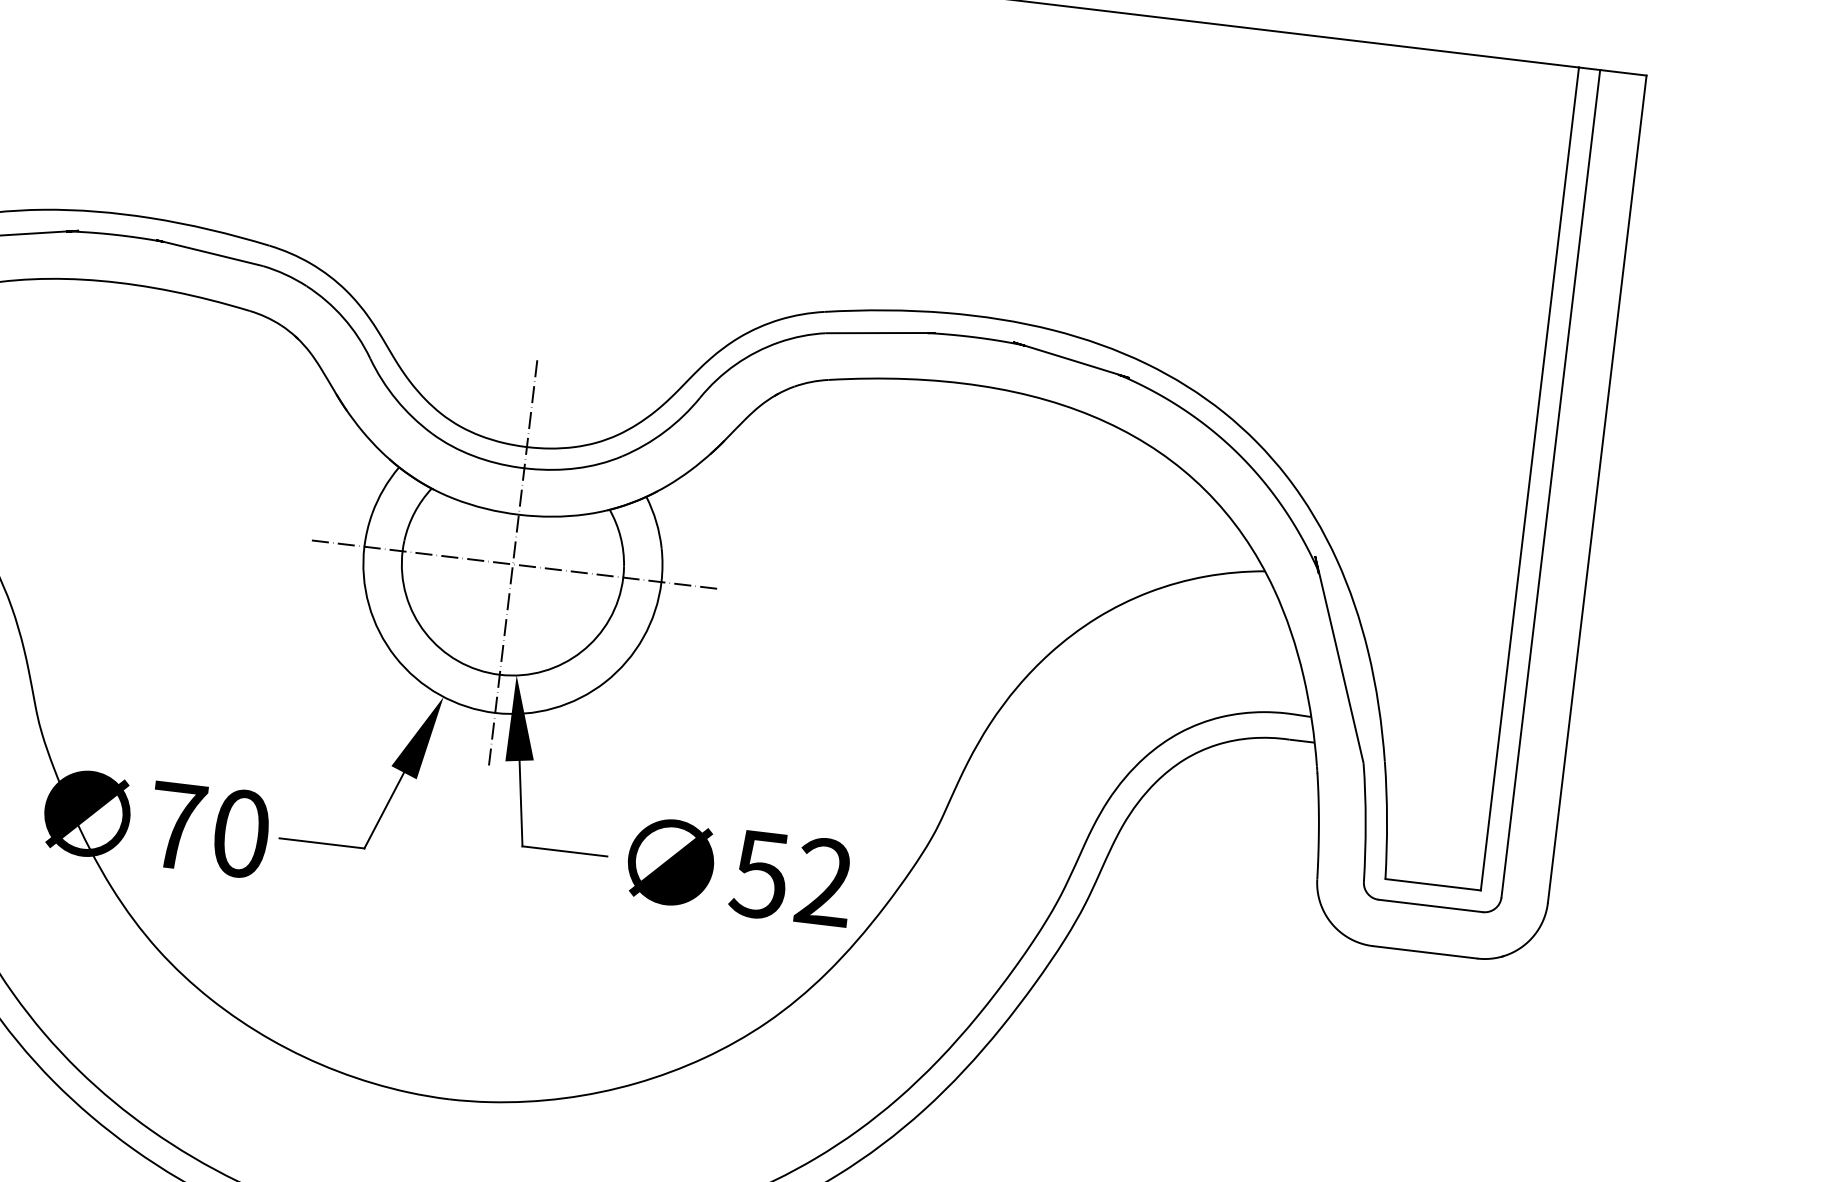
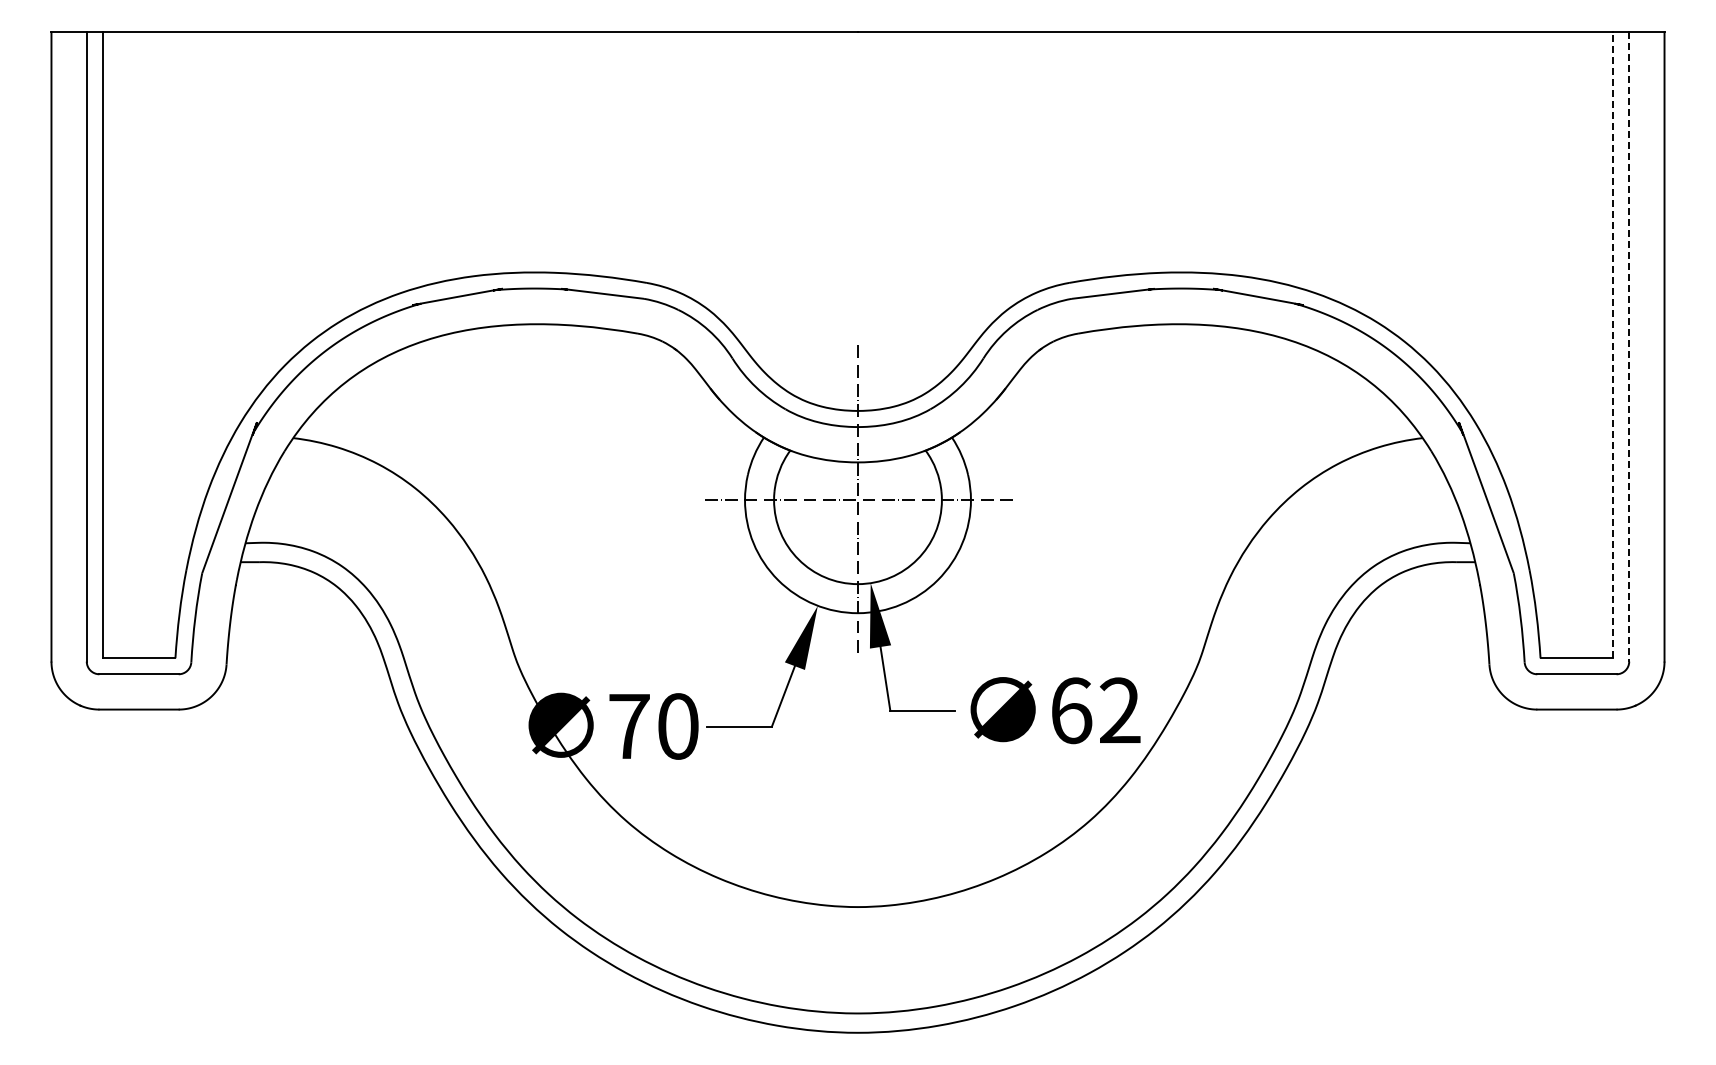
line: (1530, 479) -> (1613, 345), solid -> dashed
line: (1551, 483) -> (1629, 346), solid -> dashed
text: (759, 874) -> (1070, 710), 52 -> 62

